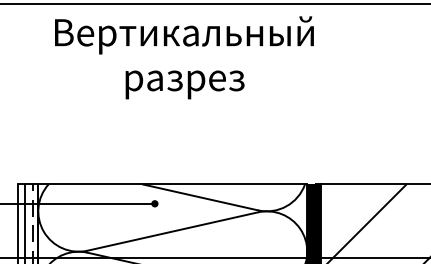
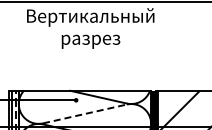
line: (173, 230) -> (85, 113), solid -> dashed

